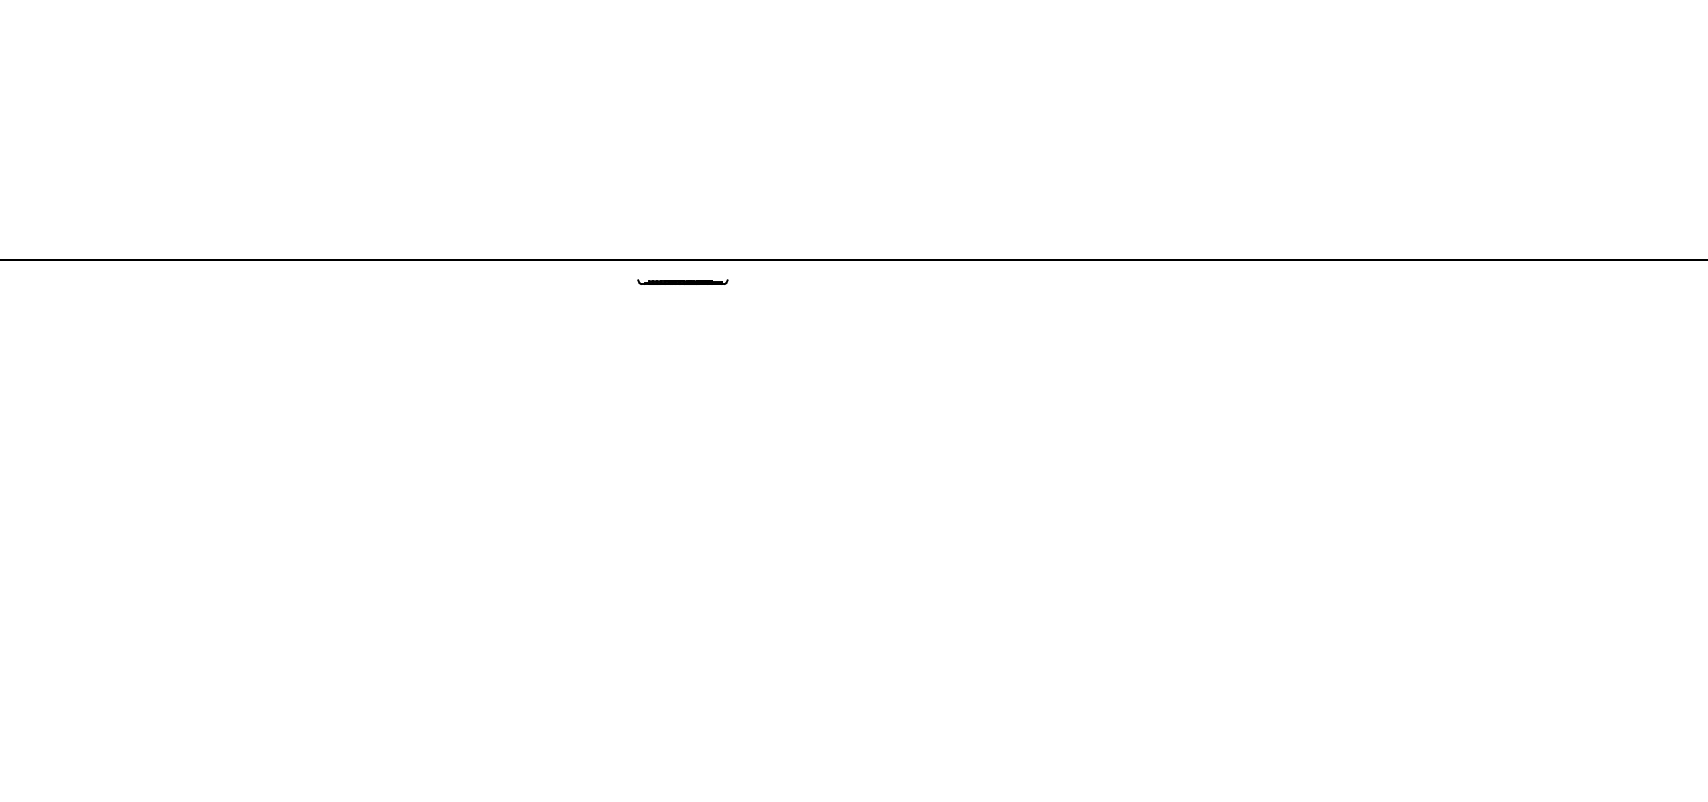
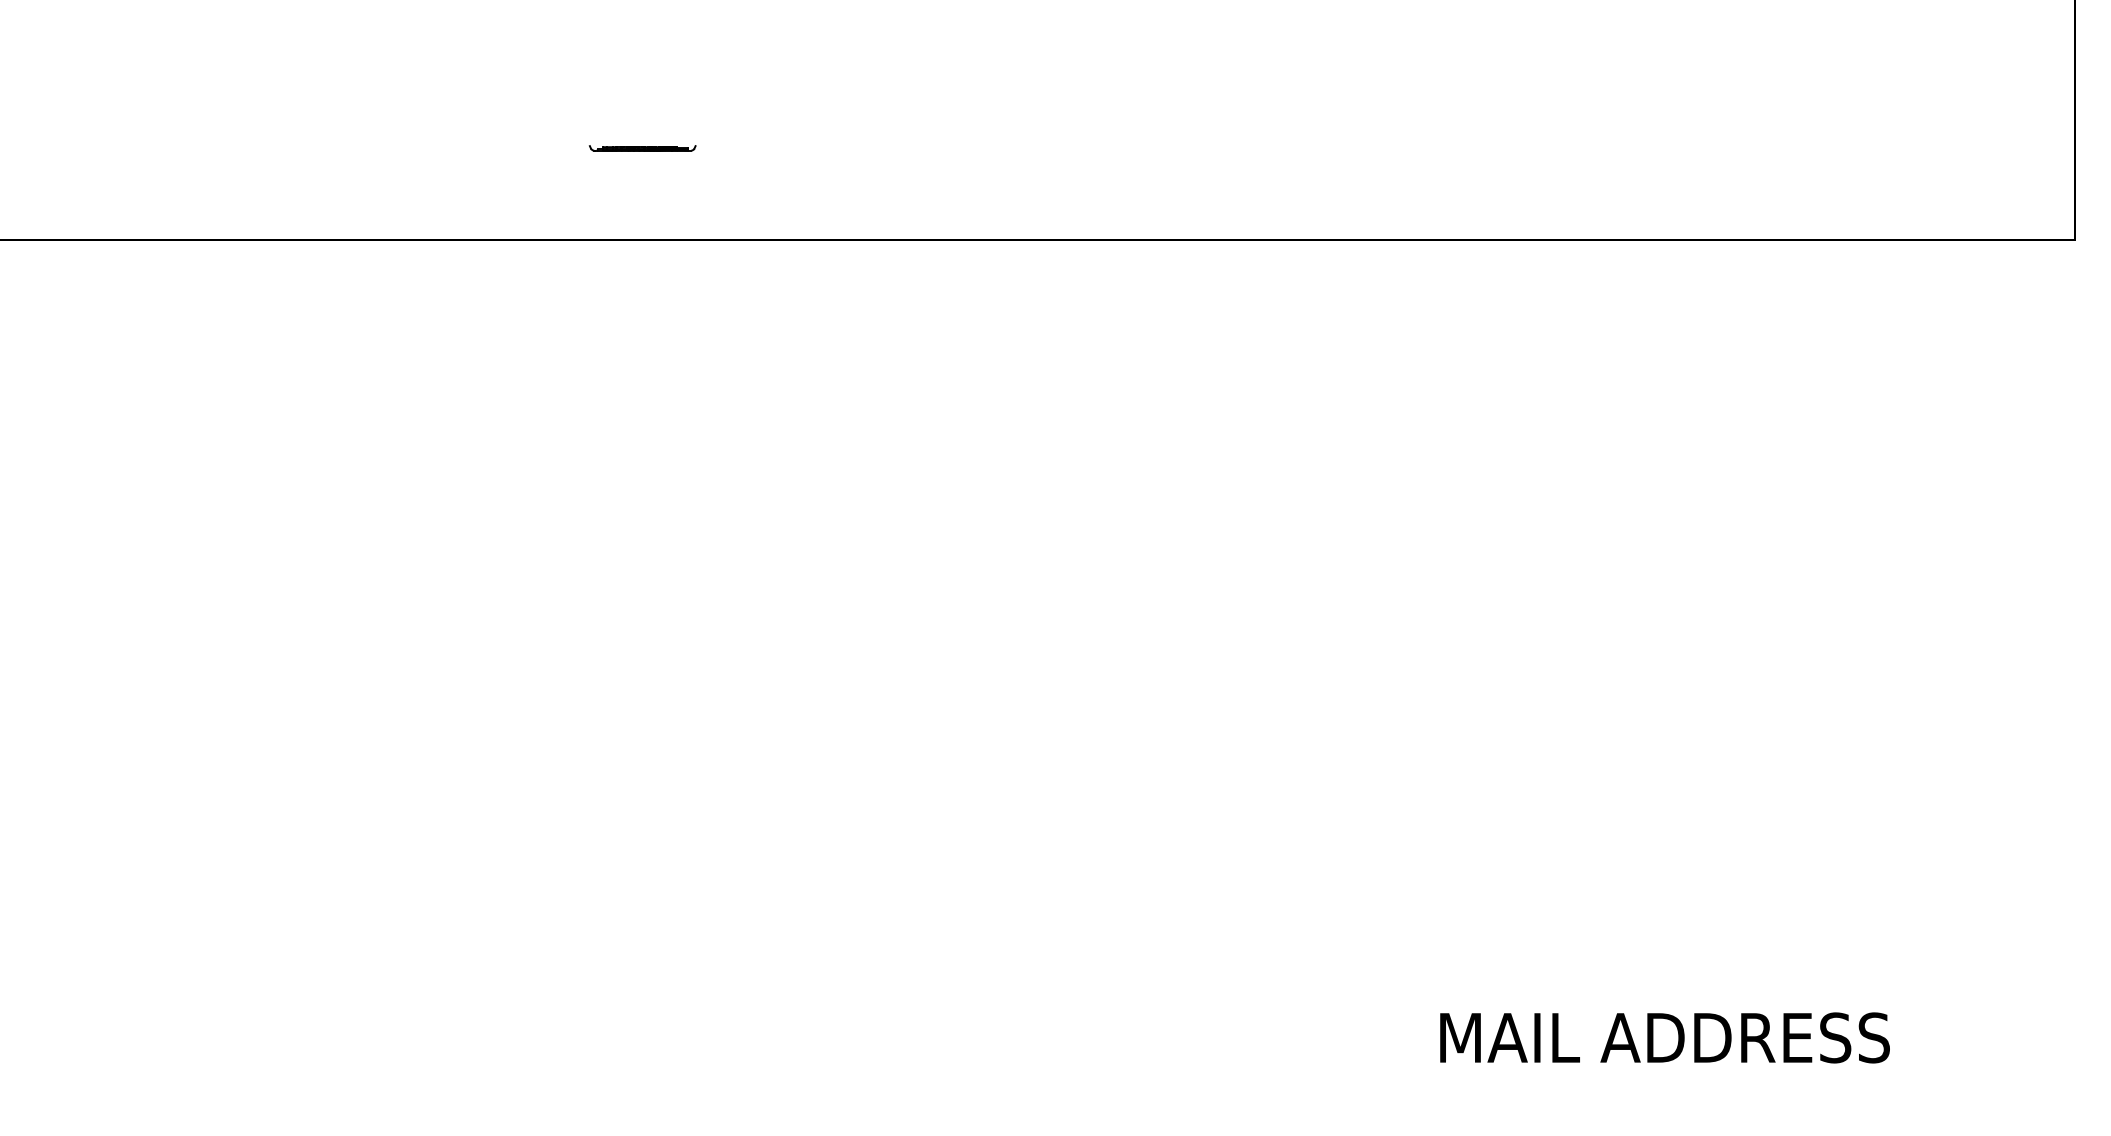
part: (682, 282) -> (642, 148), moved

